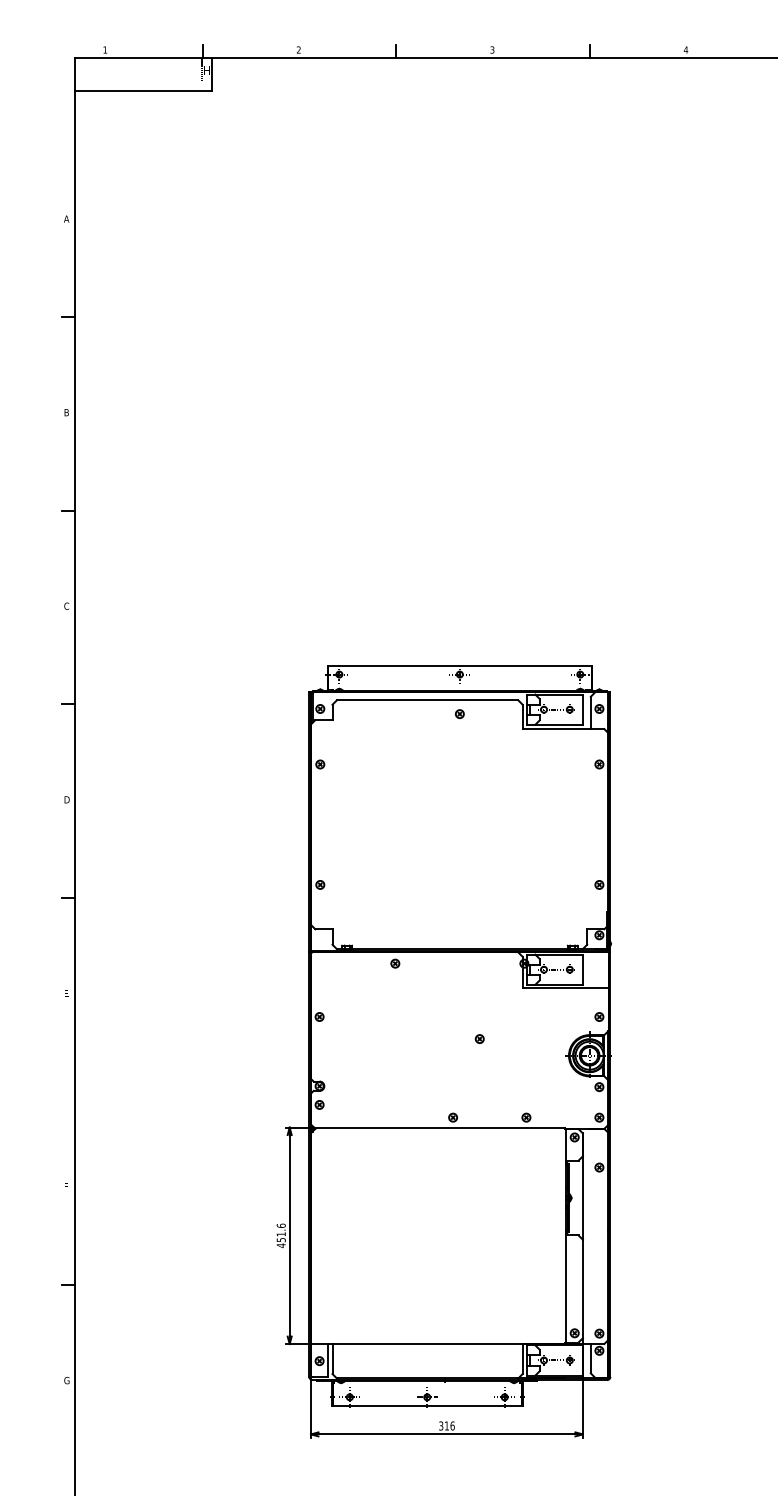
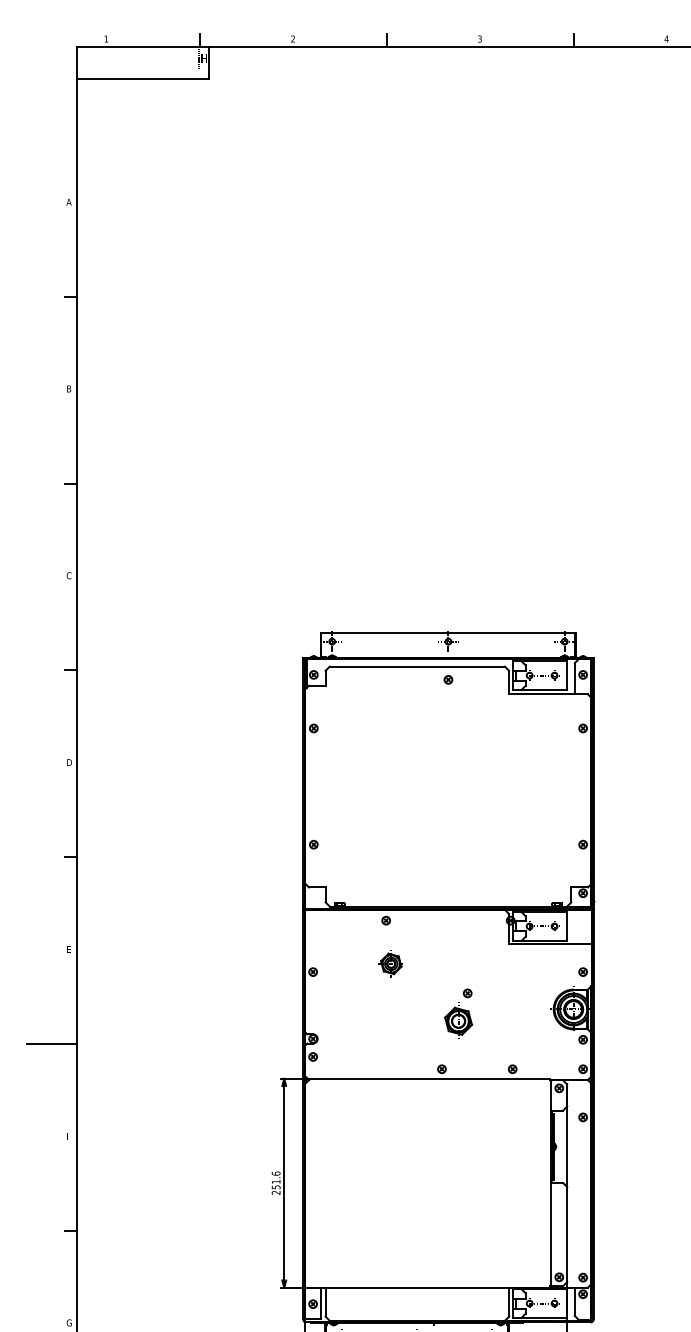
part: (399, 1008) -> (390, 963), added
part: (470, 1066) -> (458, 1019), added
line: (49, 1091) -> (52, 1043), added
text: (280, 1245) -> (275, 1192), 451.6 -> 251.6

